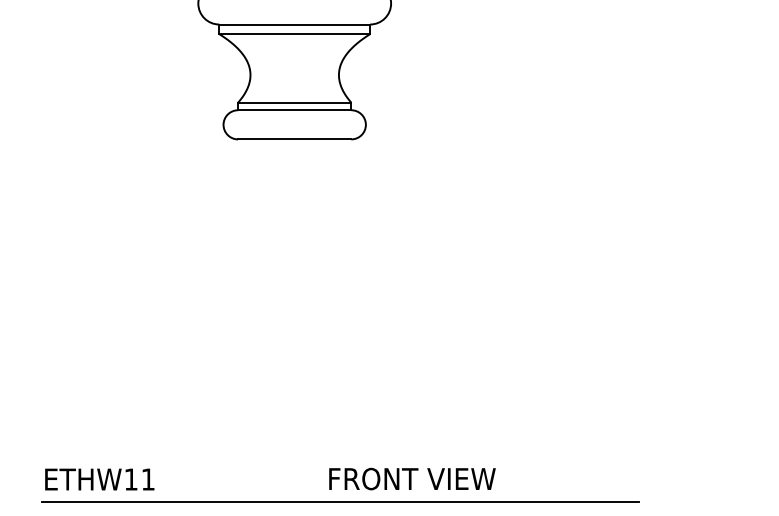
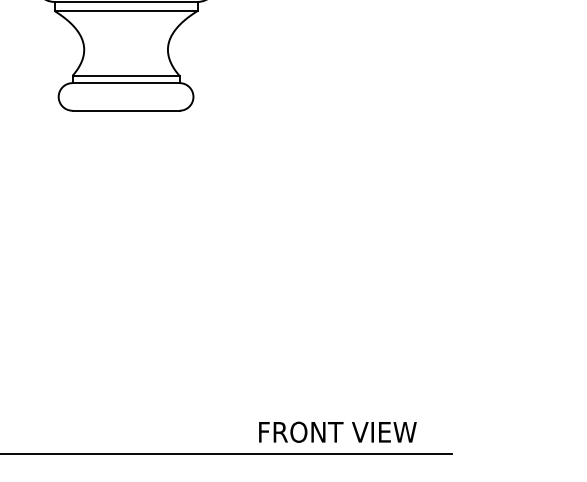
text: (412, 478) -> (337, 431), moved

